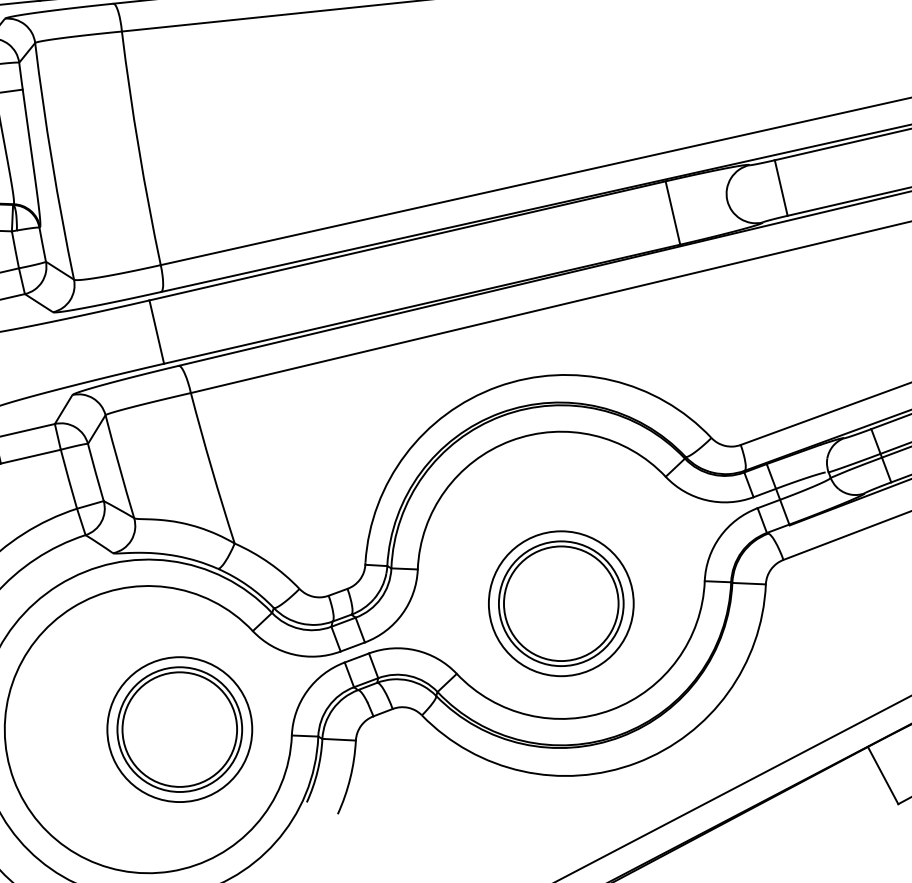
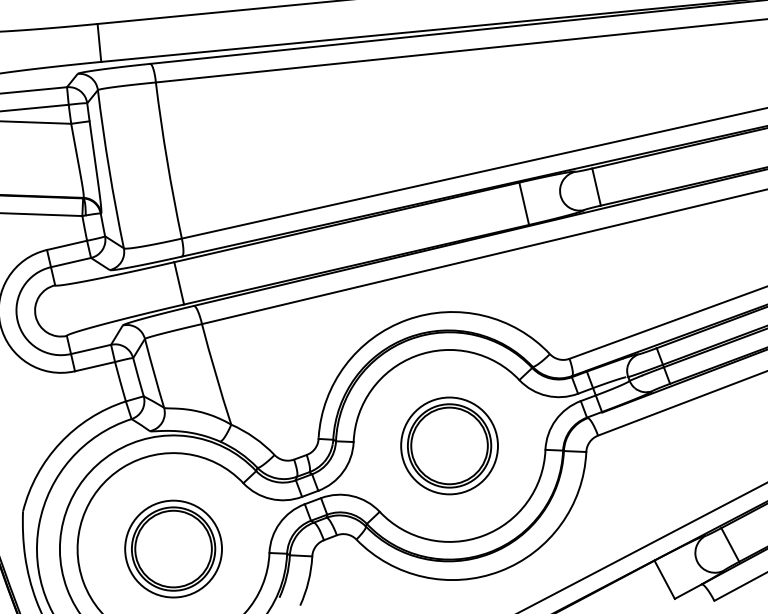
part: (561, 603) -> (449, 445), moved
part: (179, 728) -> (173, 548), moved

